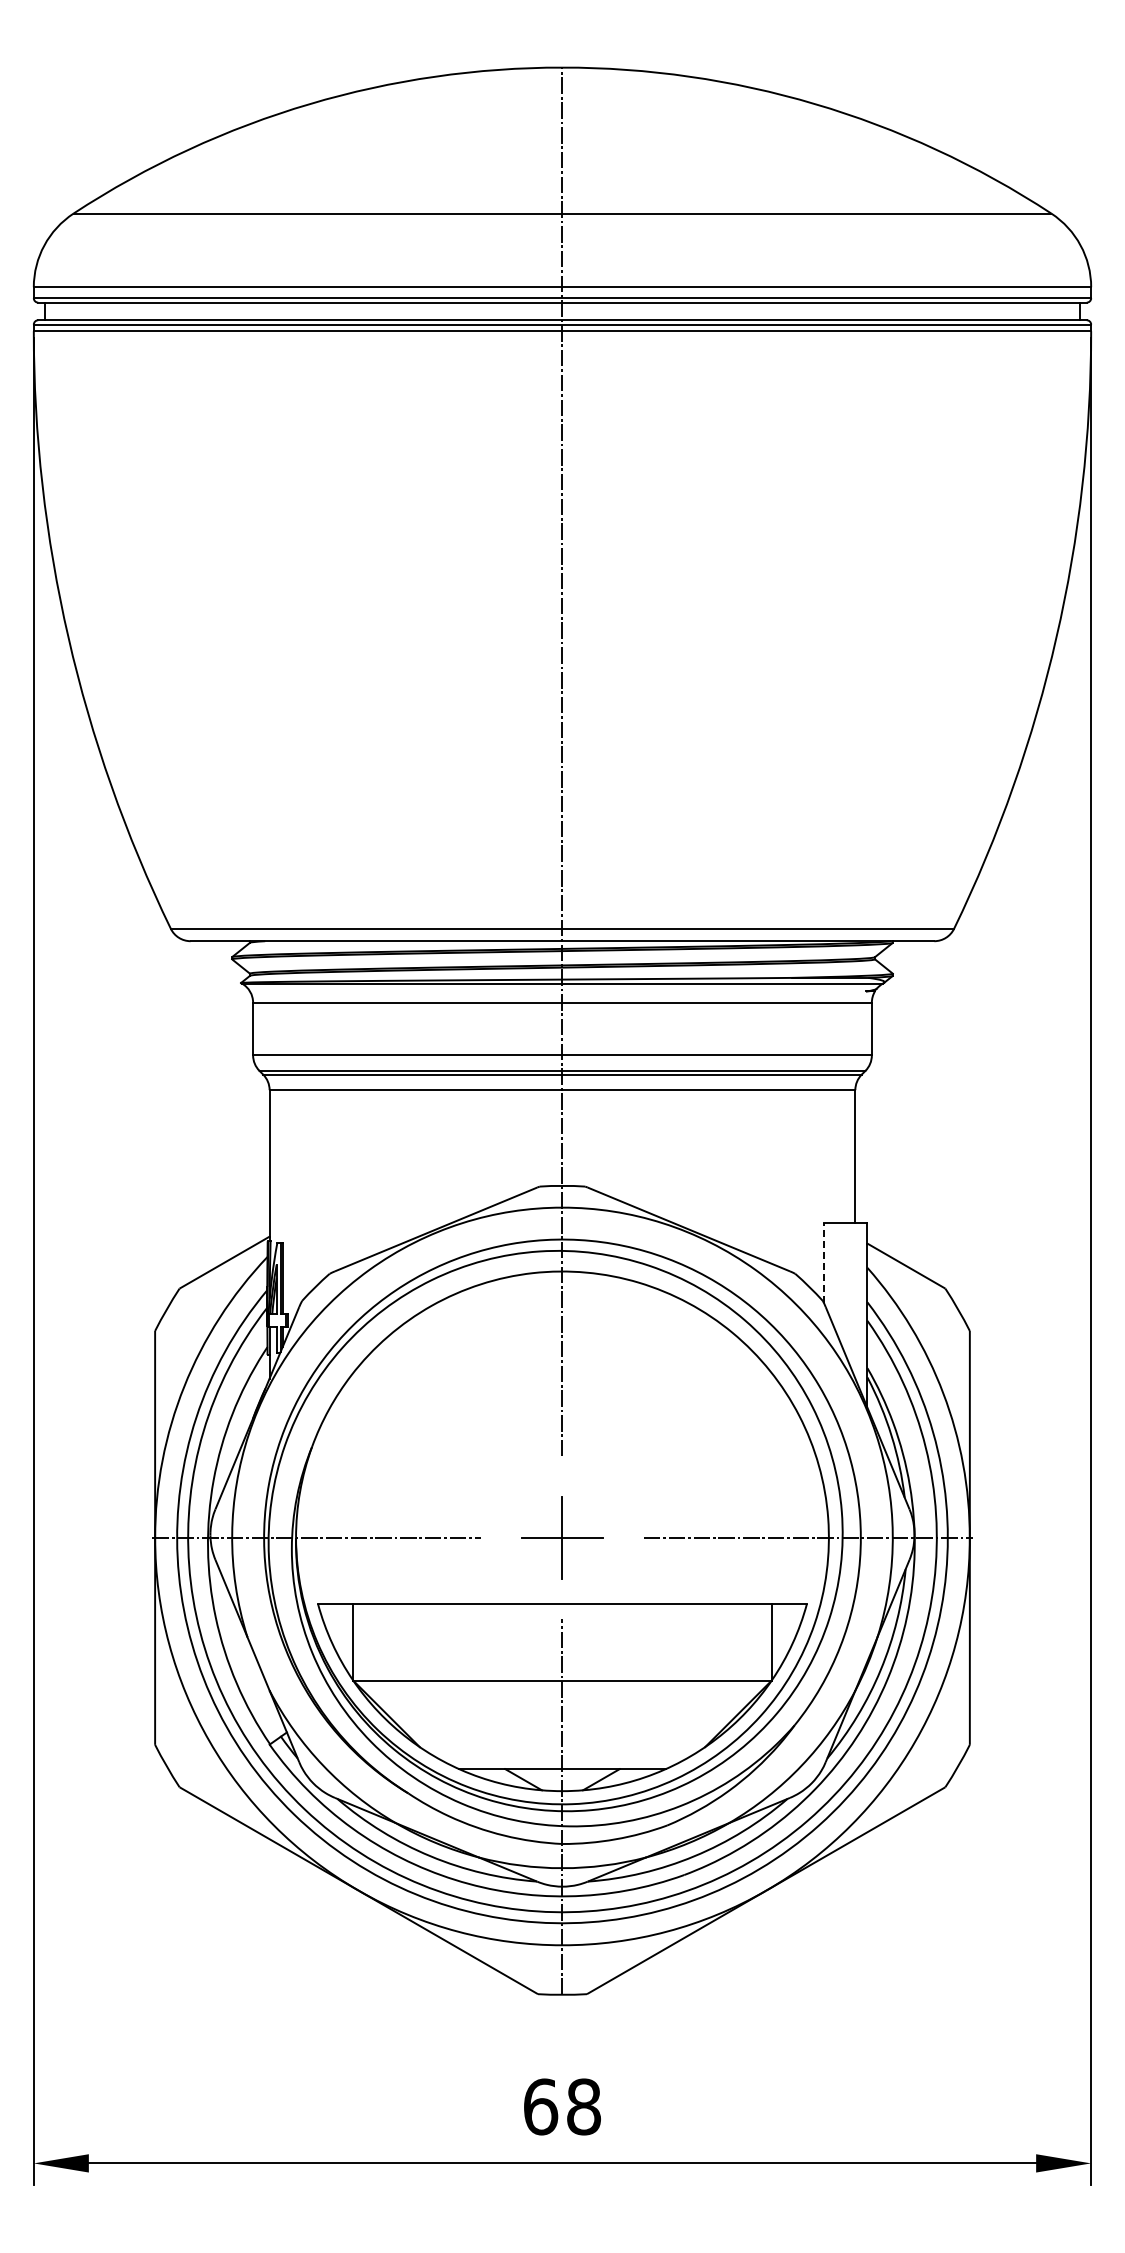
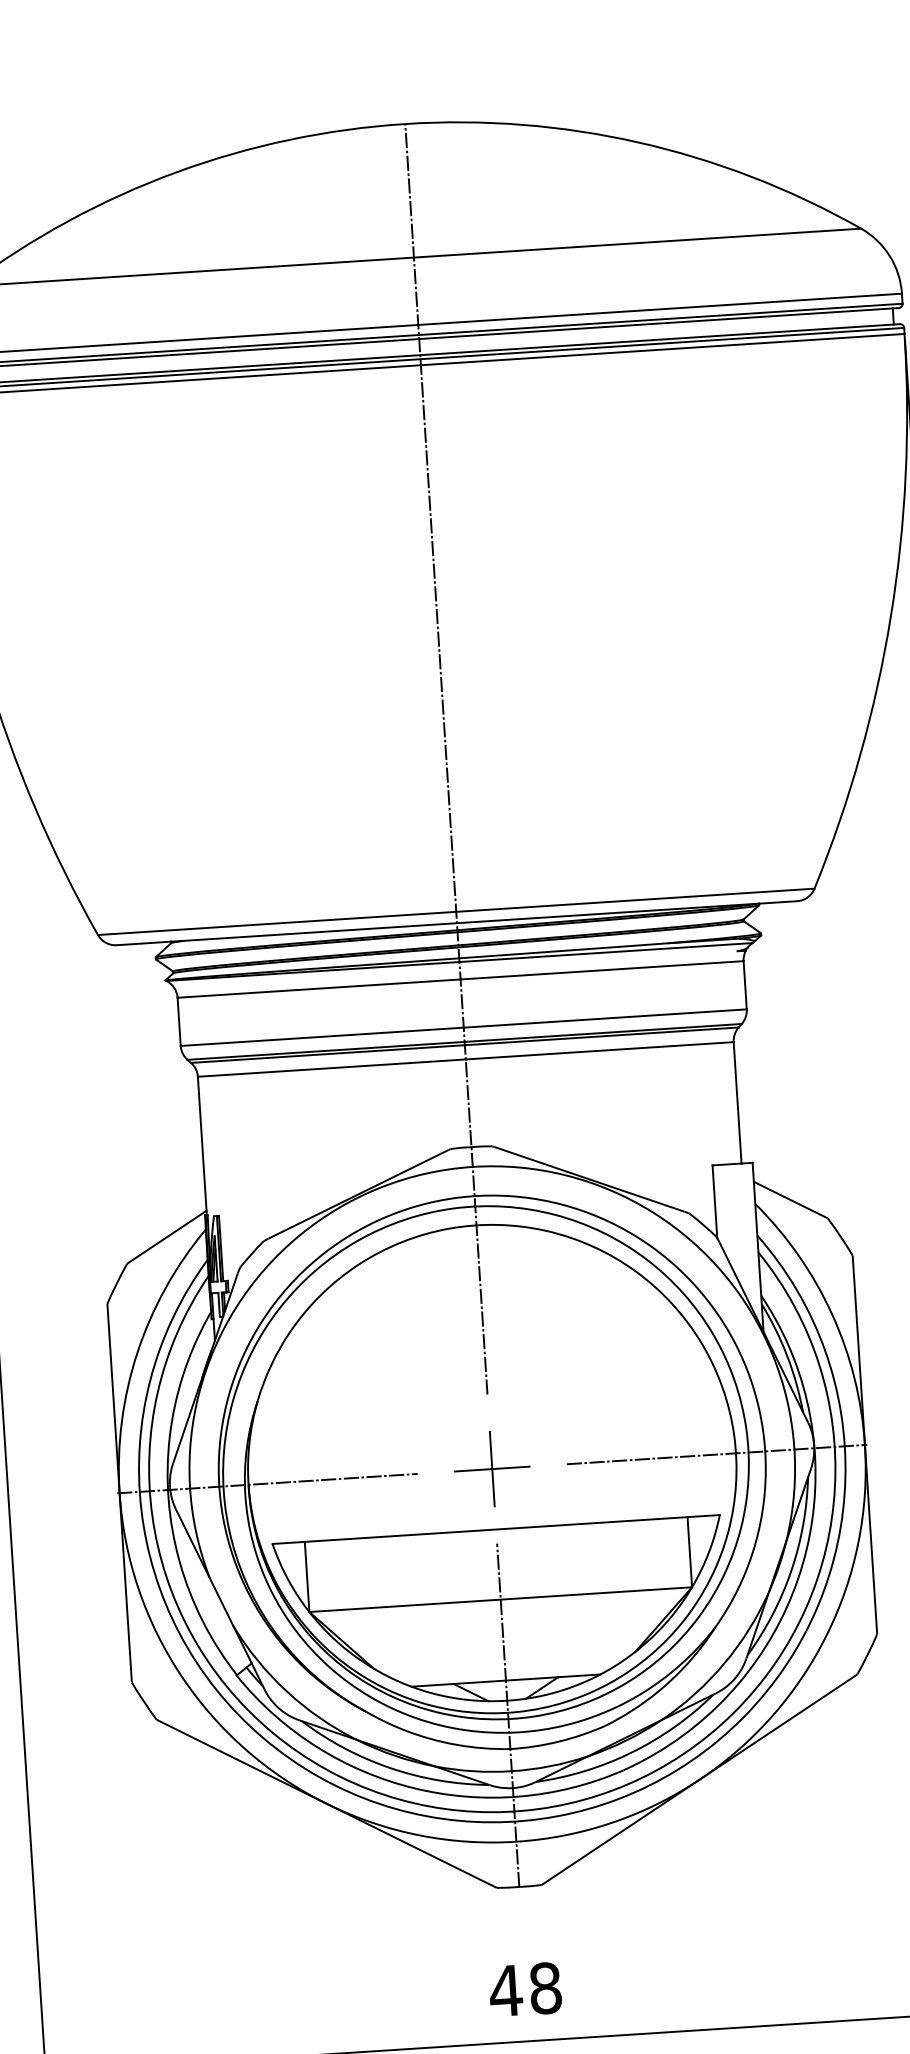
line: (823, 1262) -> (714, 1201), dashed -> solid
text: (540, 2106) -> (505, 1990), 68 -> 48

